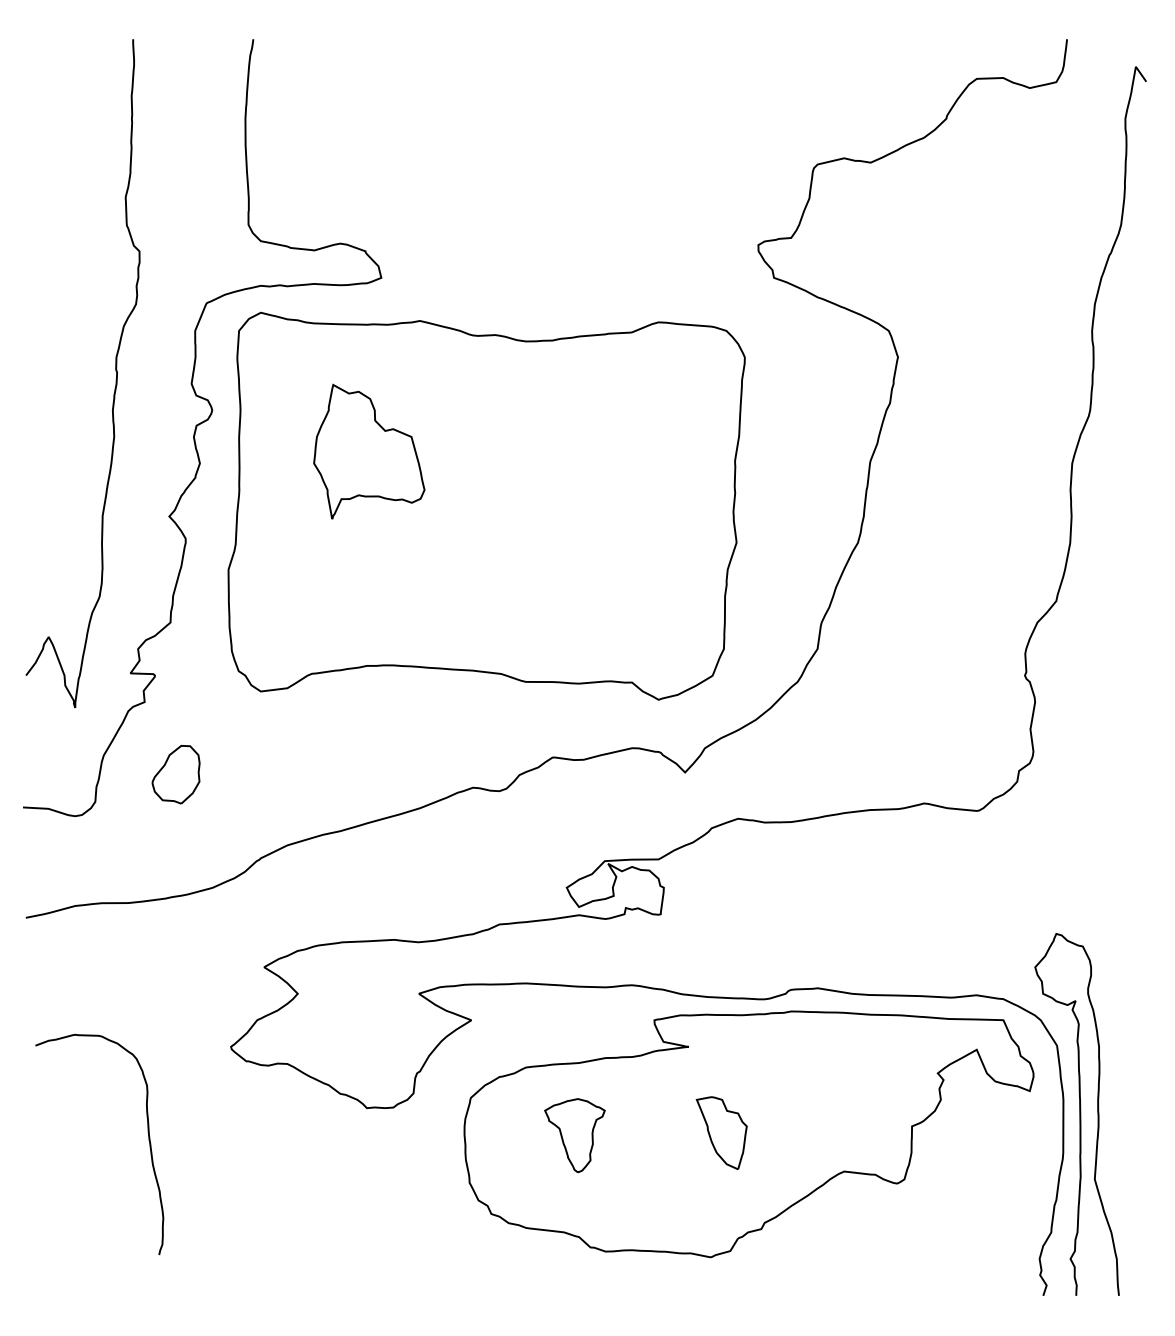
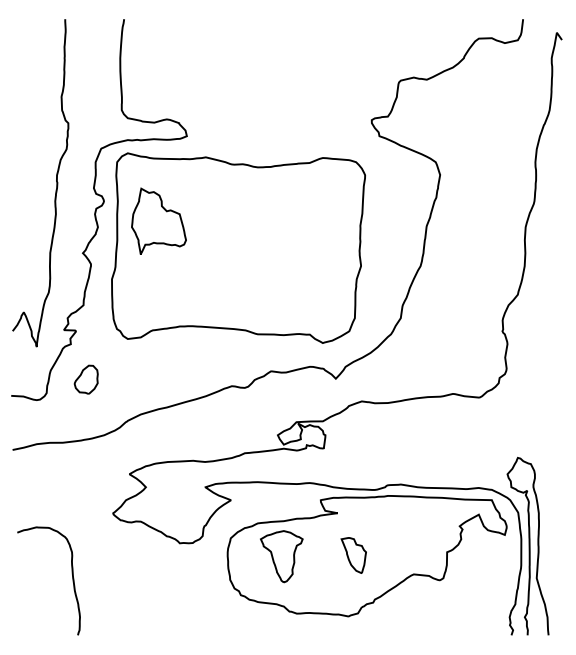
part: (368, 449) -> (158, 220), moved
part: (574, 1135) -> (281, 556), size x1.43
curve: (147, 1143) -> (72, 580), moved

